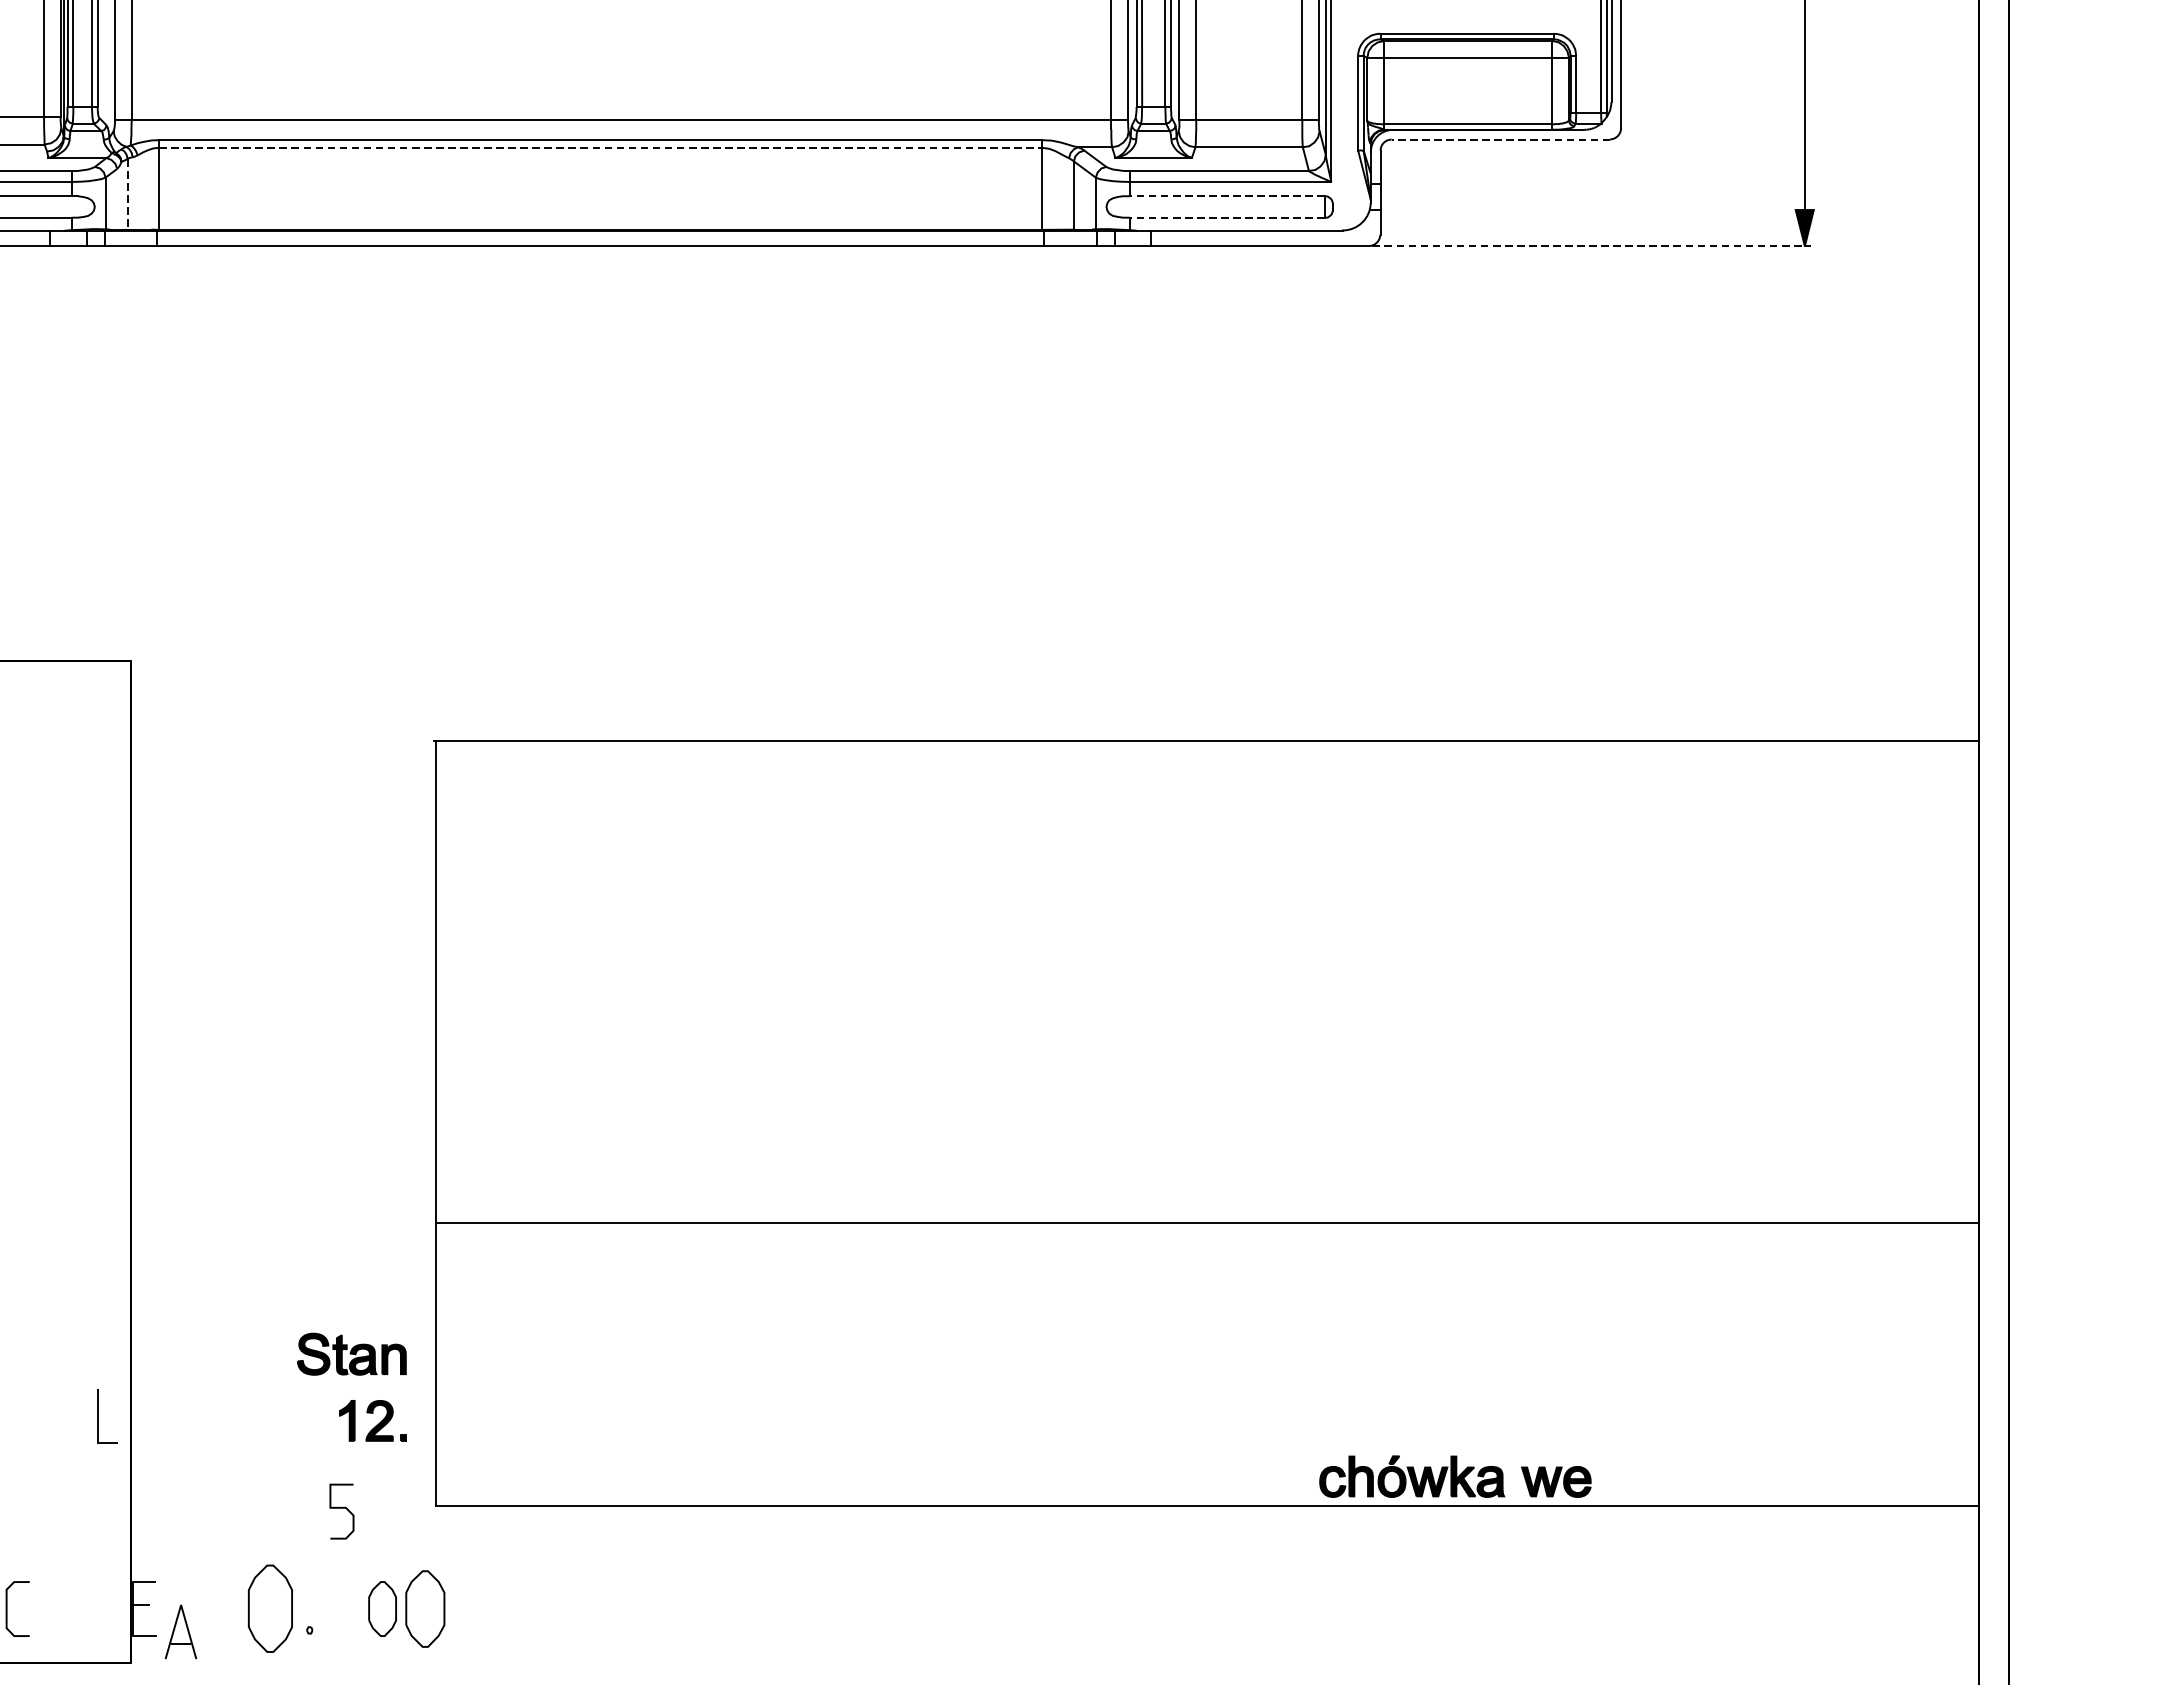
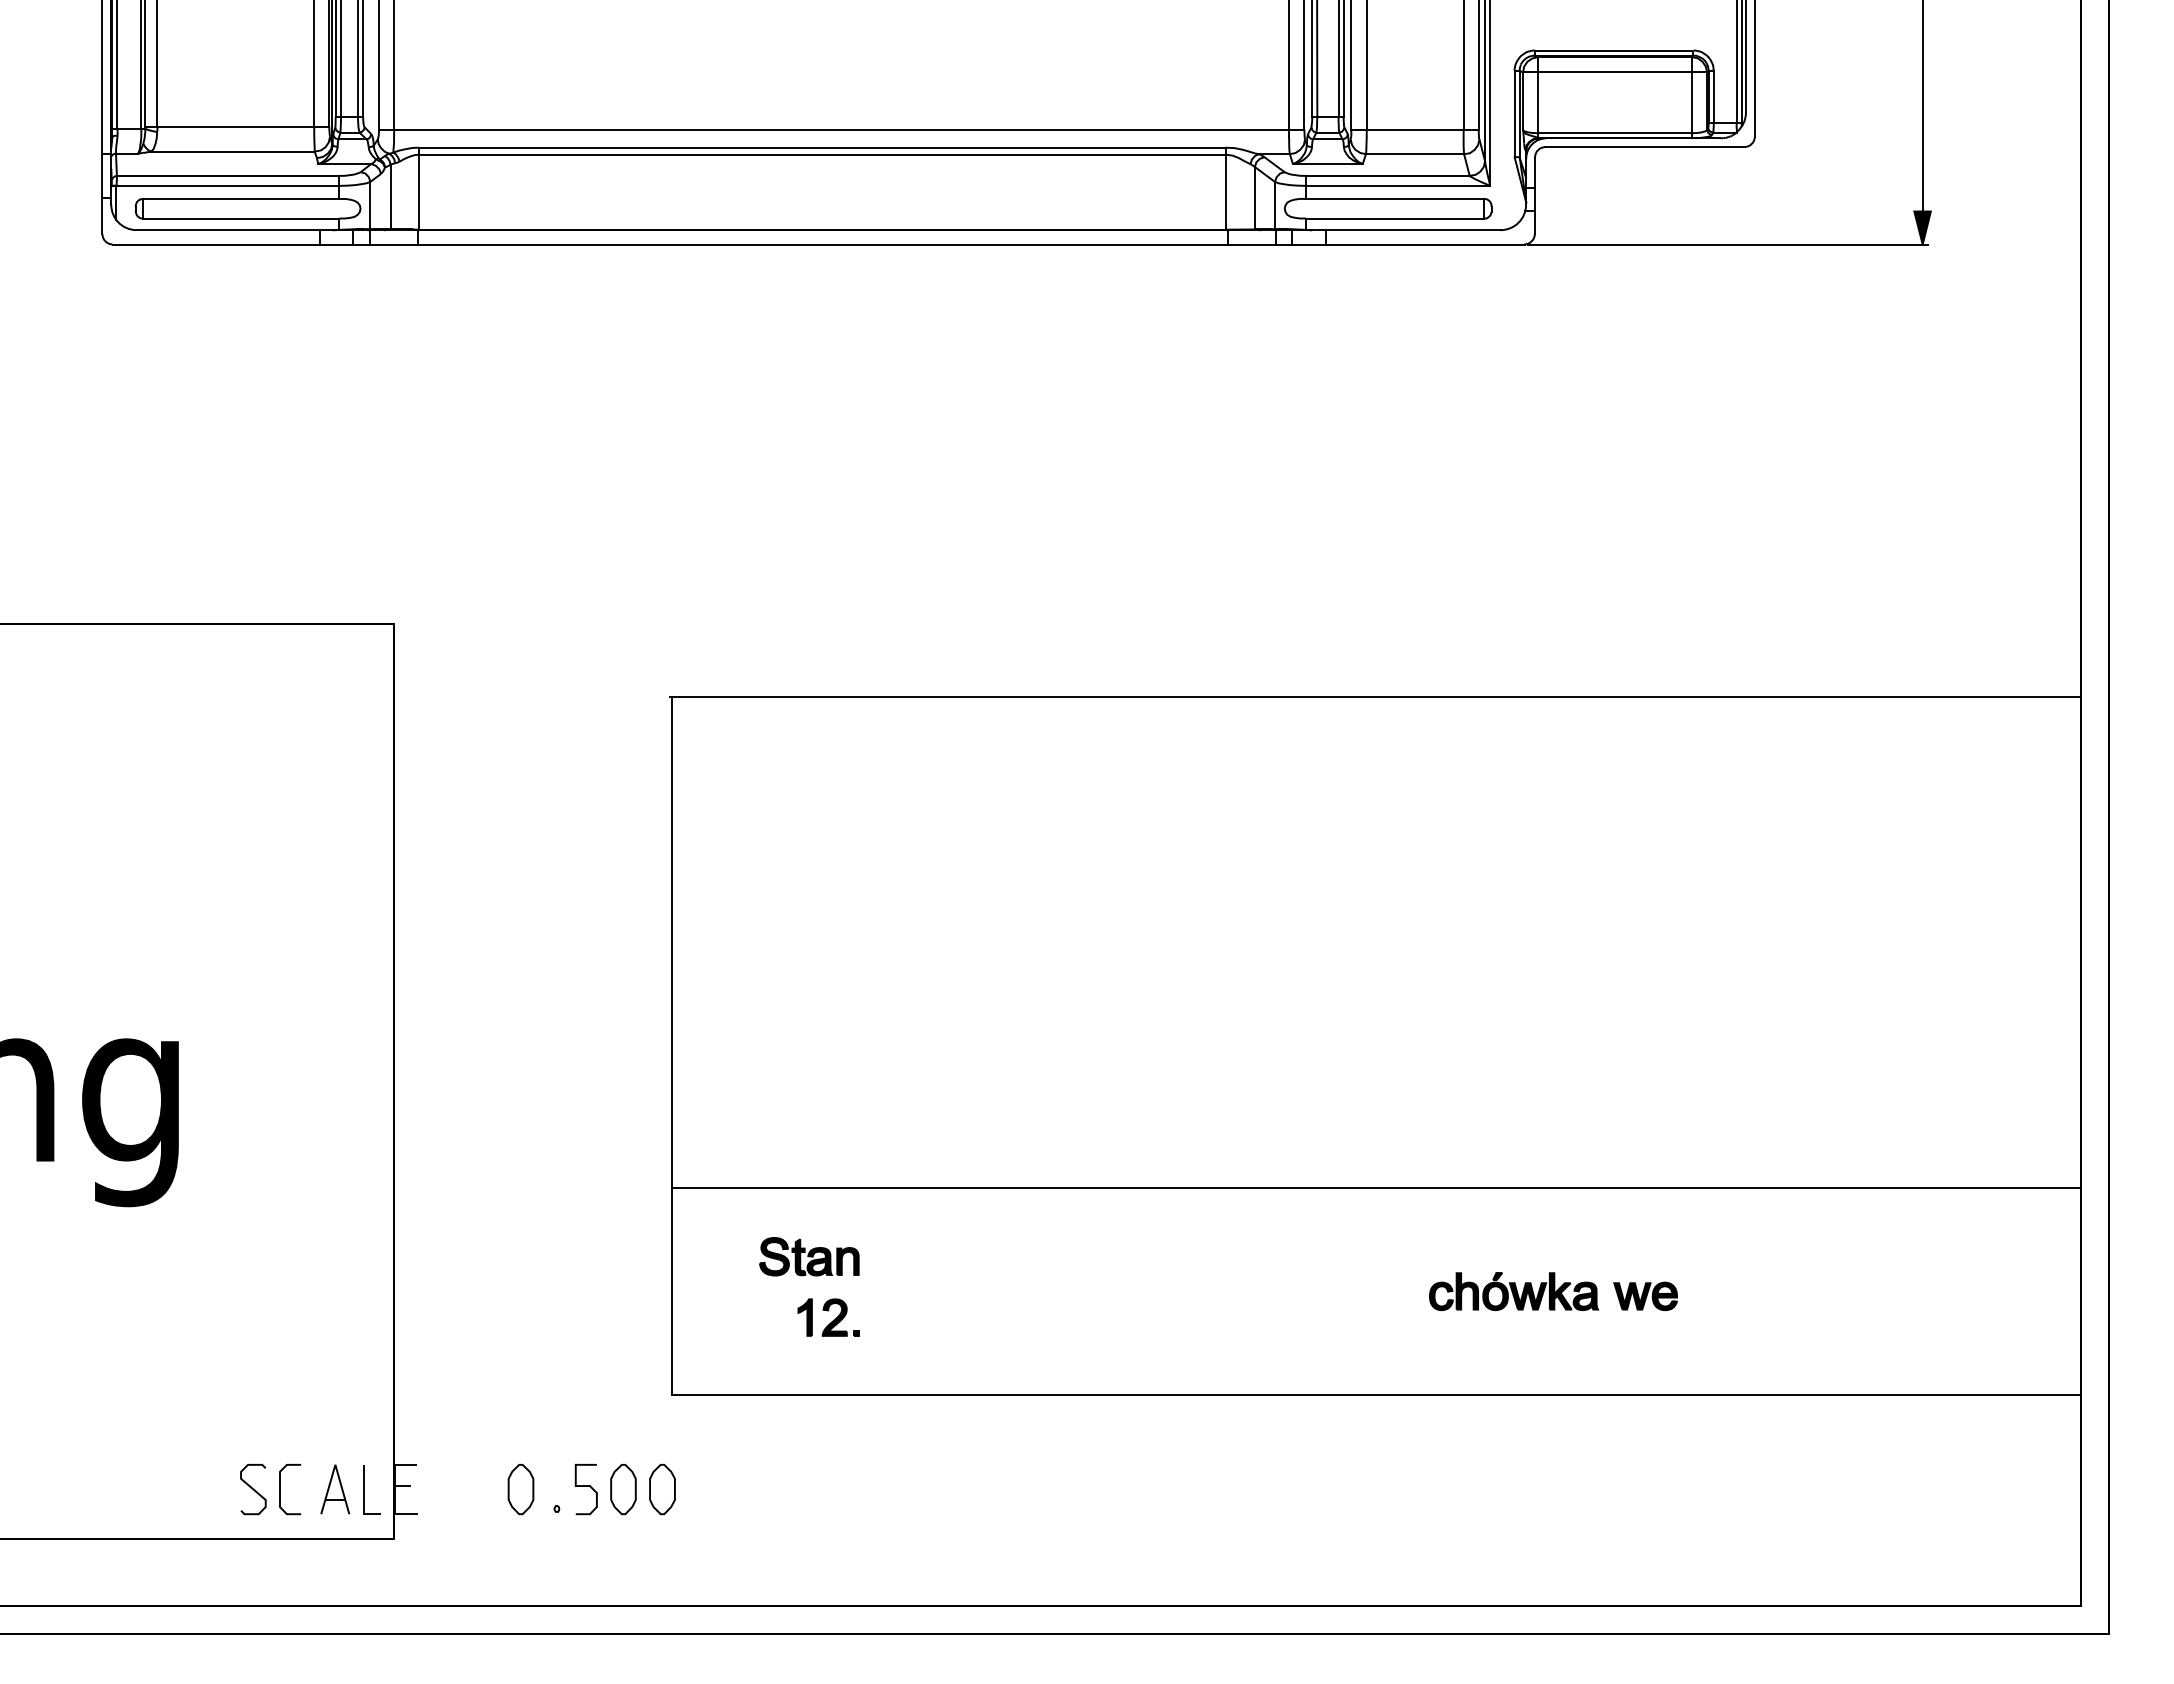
line: (1501, 139) -> (1645, 147), dashed -> solid
line: (600, 147) -> (822, 154), dashed -> solid
line: (127, 194) -> (390, 197), dashed -> solid
line: (1226, 195) -> (1394, 198), dashed -> solid
line: (1226, 217) -> (1394, 218), dashed -> solid
line: (1592, 246) -> (1728, 244), dashed -> solid
line: (1206, 1223) -> (1376, 1188), moved
part: (356, 1375) -> (813, 1276), moved
line: (99, 1416) -> (364, 1489), moved
part: (1455, 1476) -> (1553, 1291), moved
curve: (341, 1508) -> (585, 1486), moved
part: (269, 1609) -> (520, 1489), size x0.62
part: (425, 1609) -> (662, 1489), size x0.71
part: (181, 1632) -> (335, 1489), moved

